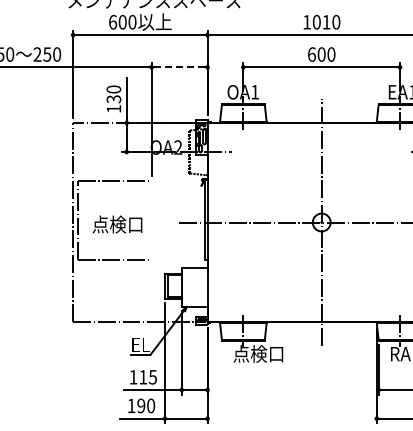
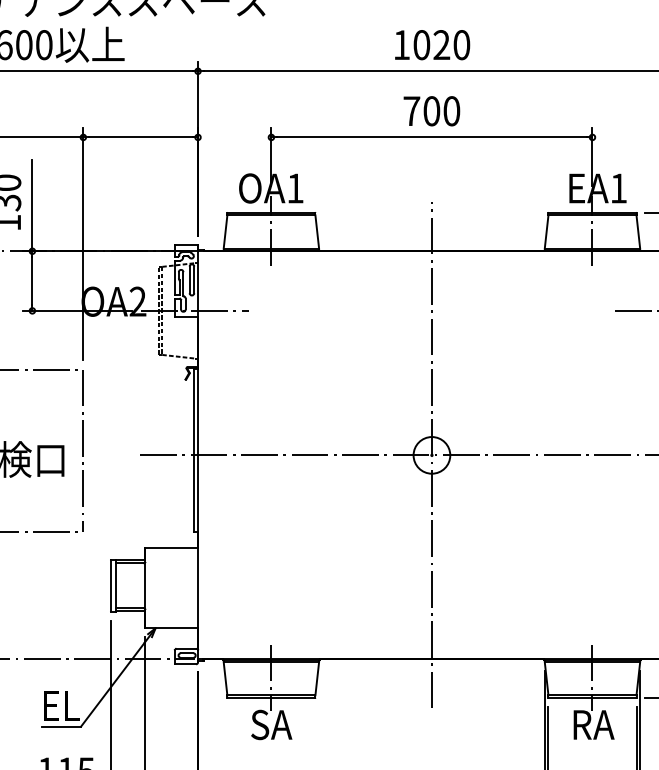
text: (326, 21) -> (441, 43), 1010 -> 1020
text: (311, 54) -> (410, 111), 600 -> 700
line: (179, 67) -> (140, 137), dashed -> solid
line: (151, 220) -> (83, 451), added
text: (258, 353) -> (302, 723), 点検口 -> SA

